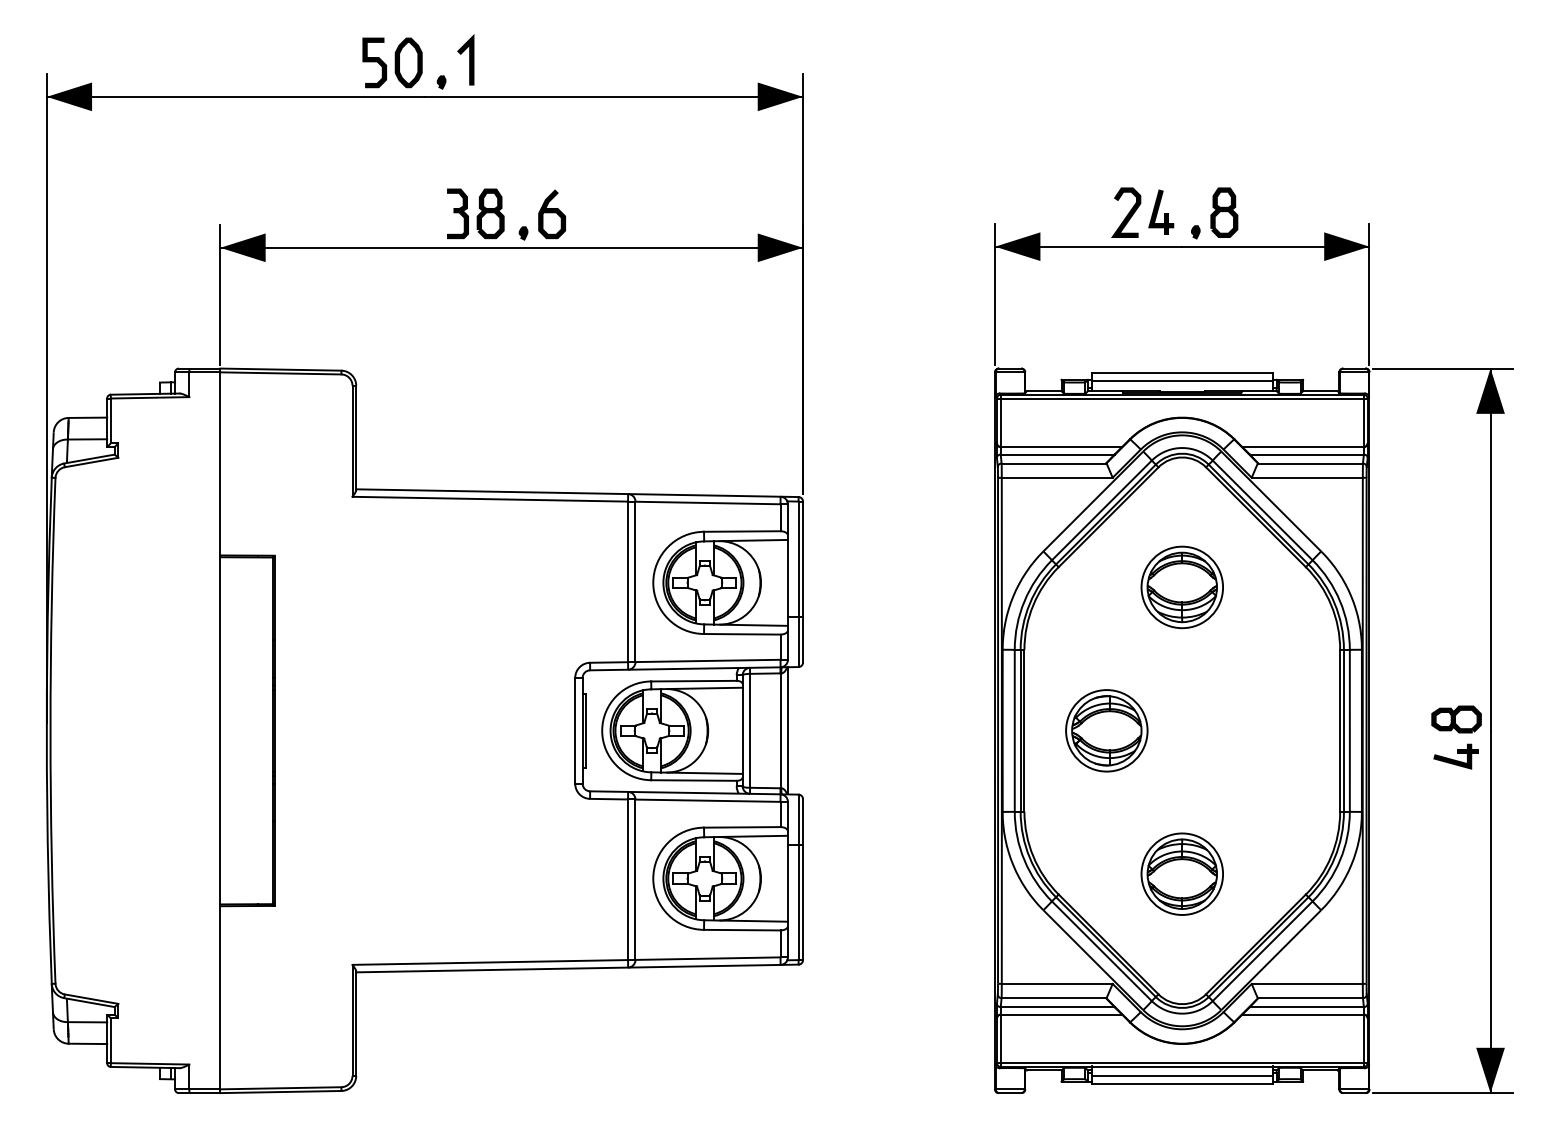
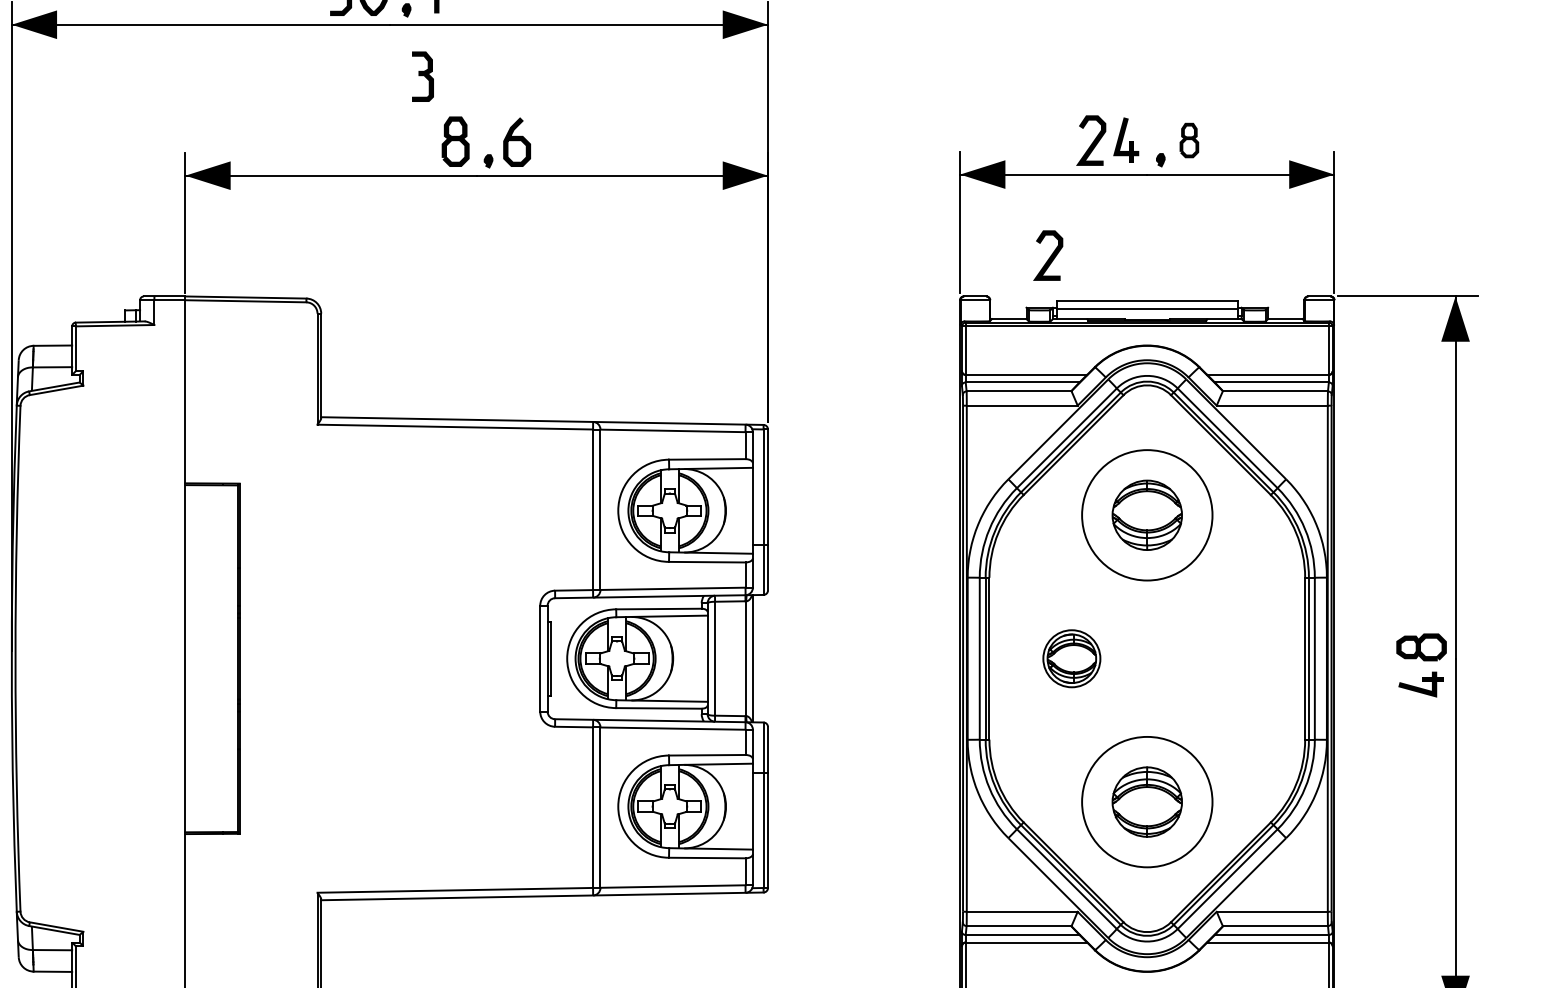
part: (1224, 212) -> (1189, 140), size x0.7
part: (457, 213) -> (422, 76), moved
curve: (1085, 327) -> (1050, 255), added
circle: (1182, 587) -> (1147, 515), size x1.6
part: (1106, 730) -> (1071, 658), size x0.7
circle: (1182, 873) -> (1147, 801), size x1.6

